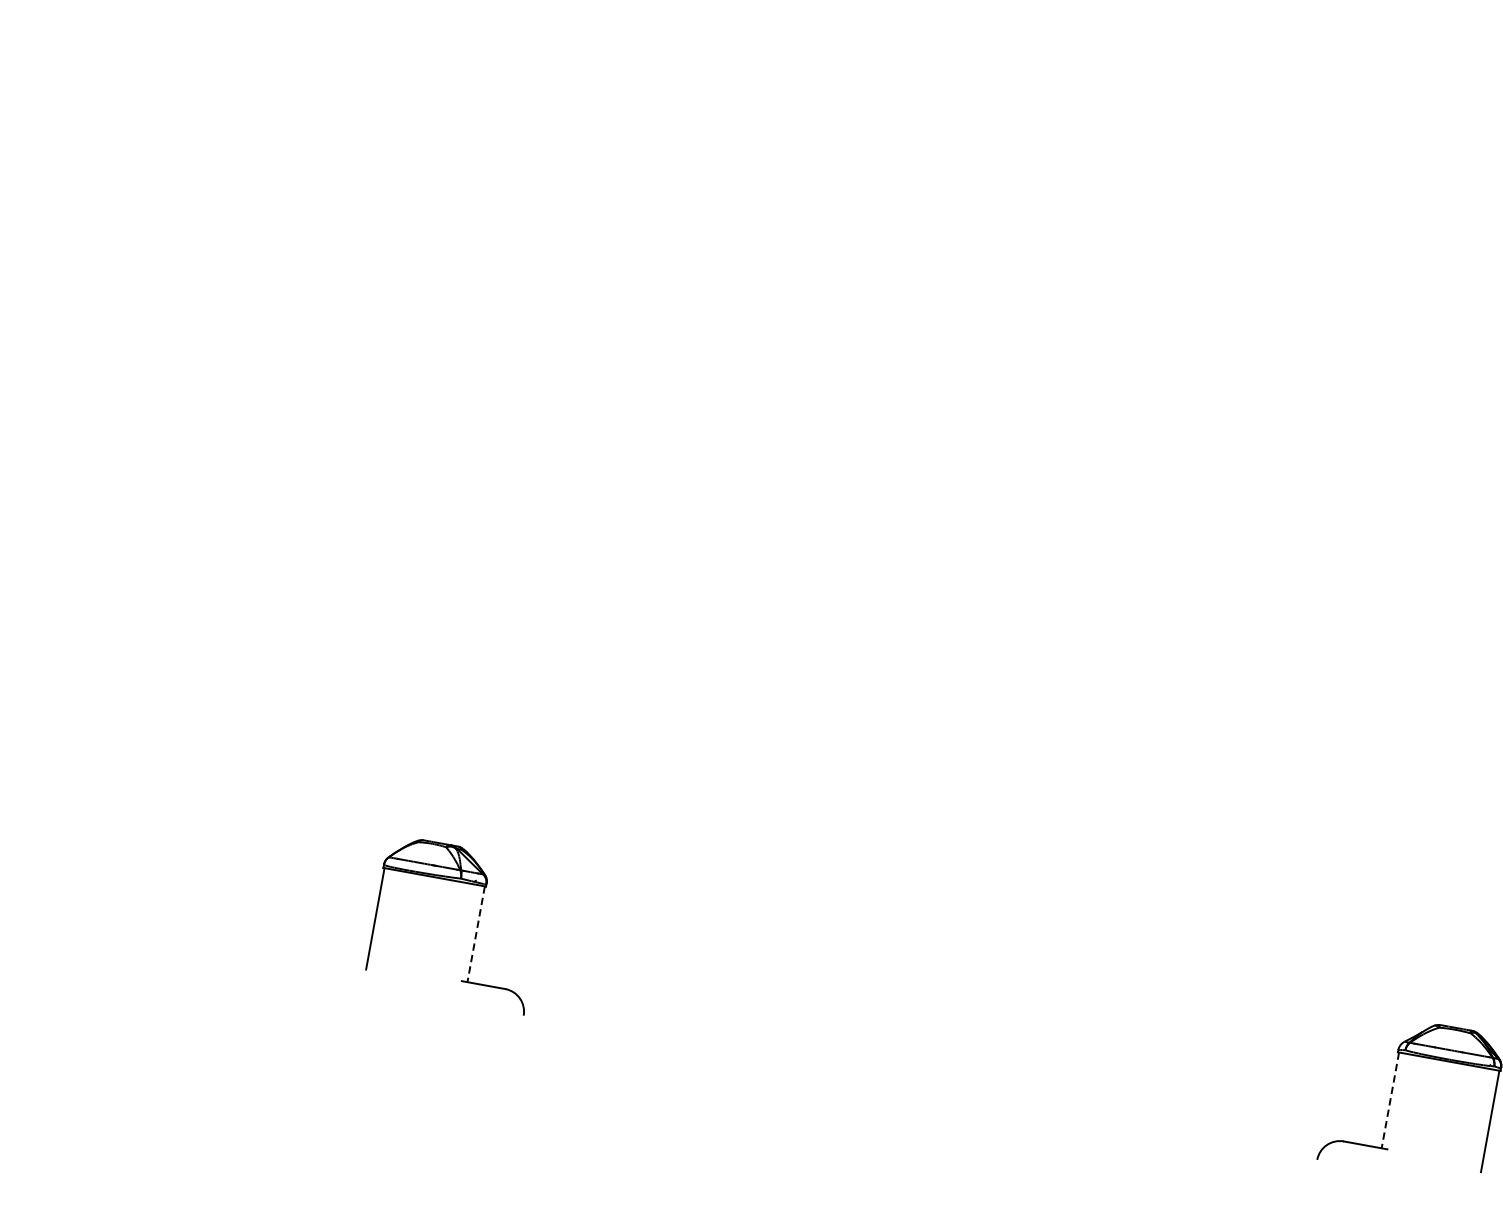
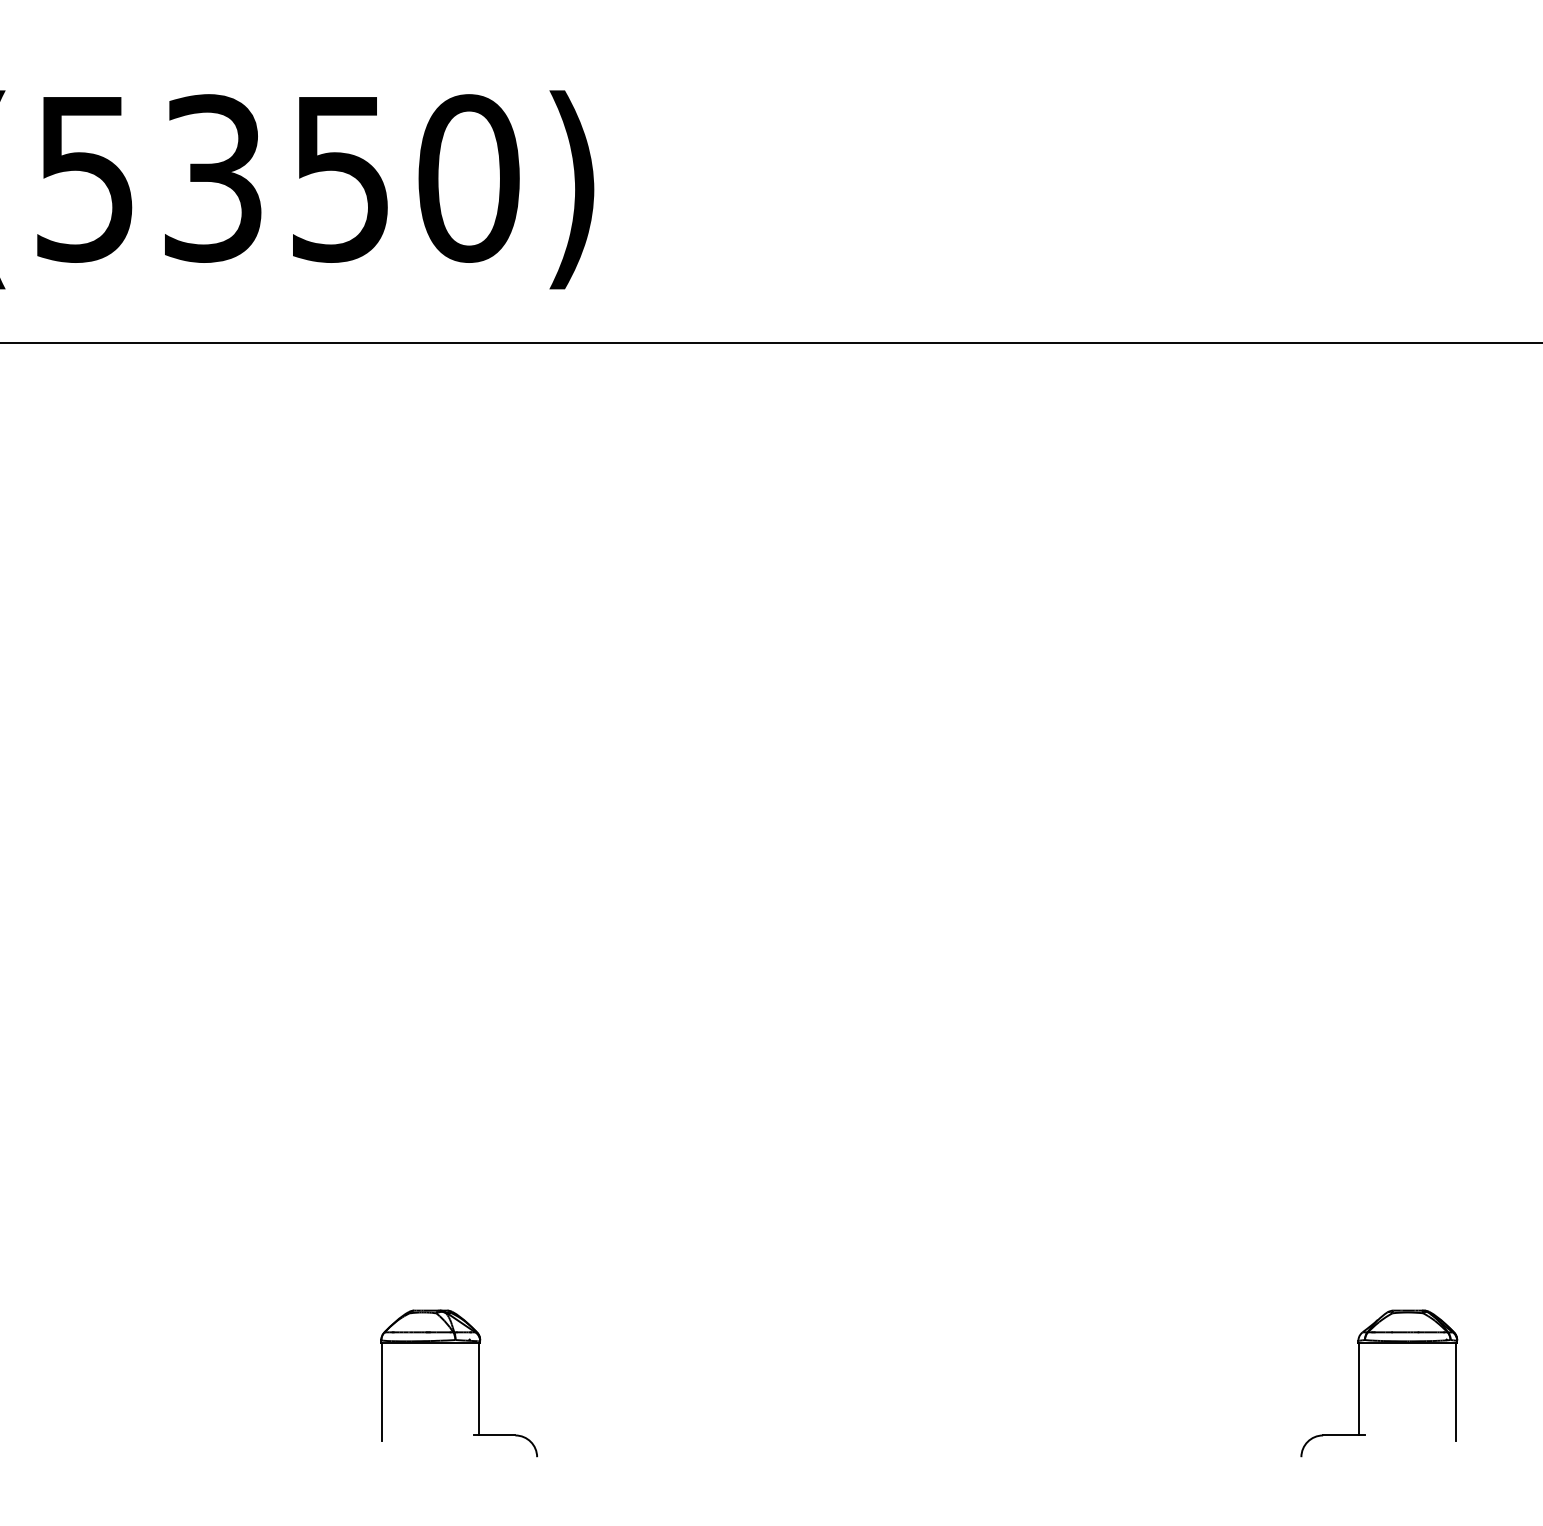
line: (476, 934) -> (479, 1389), dashed -> solid
line: (1390, 1100) -> (1359, 1389), dashed -> solid

